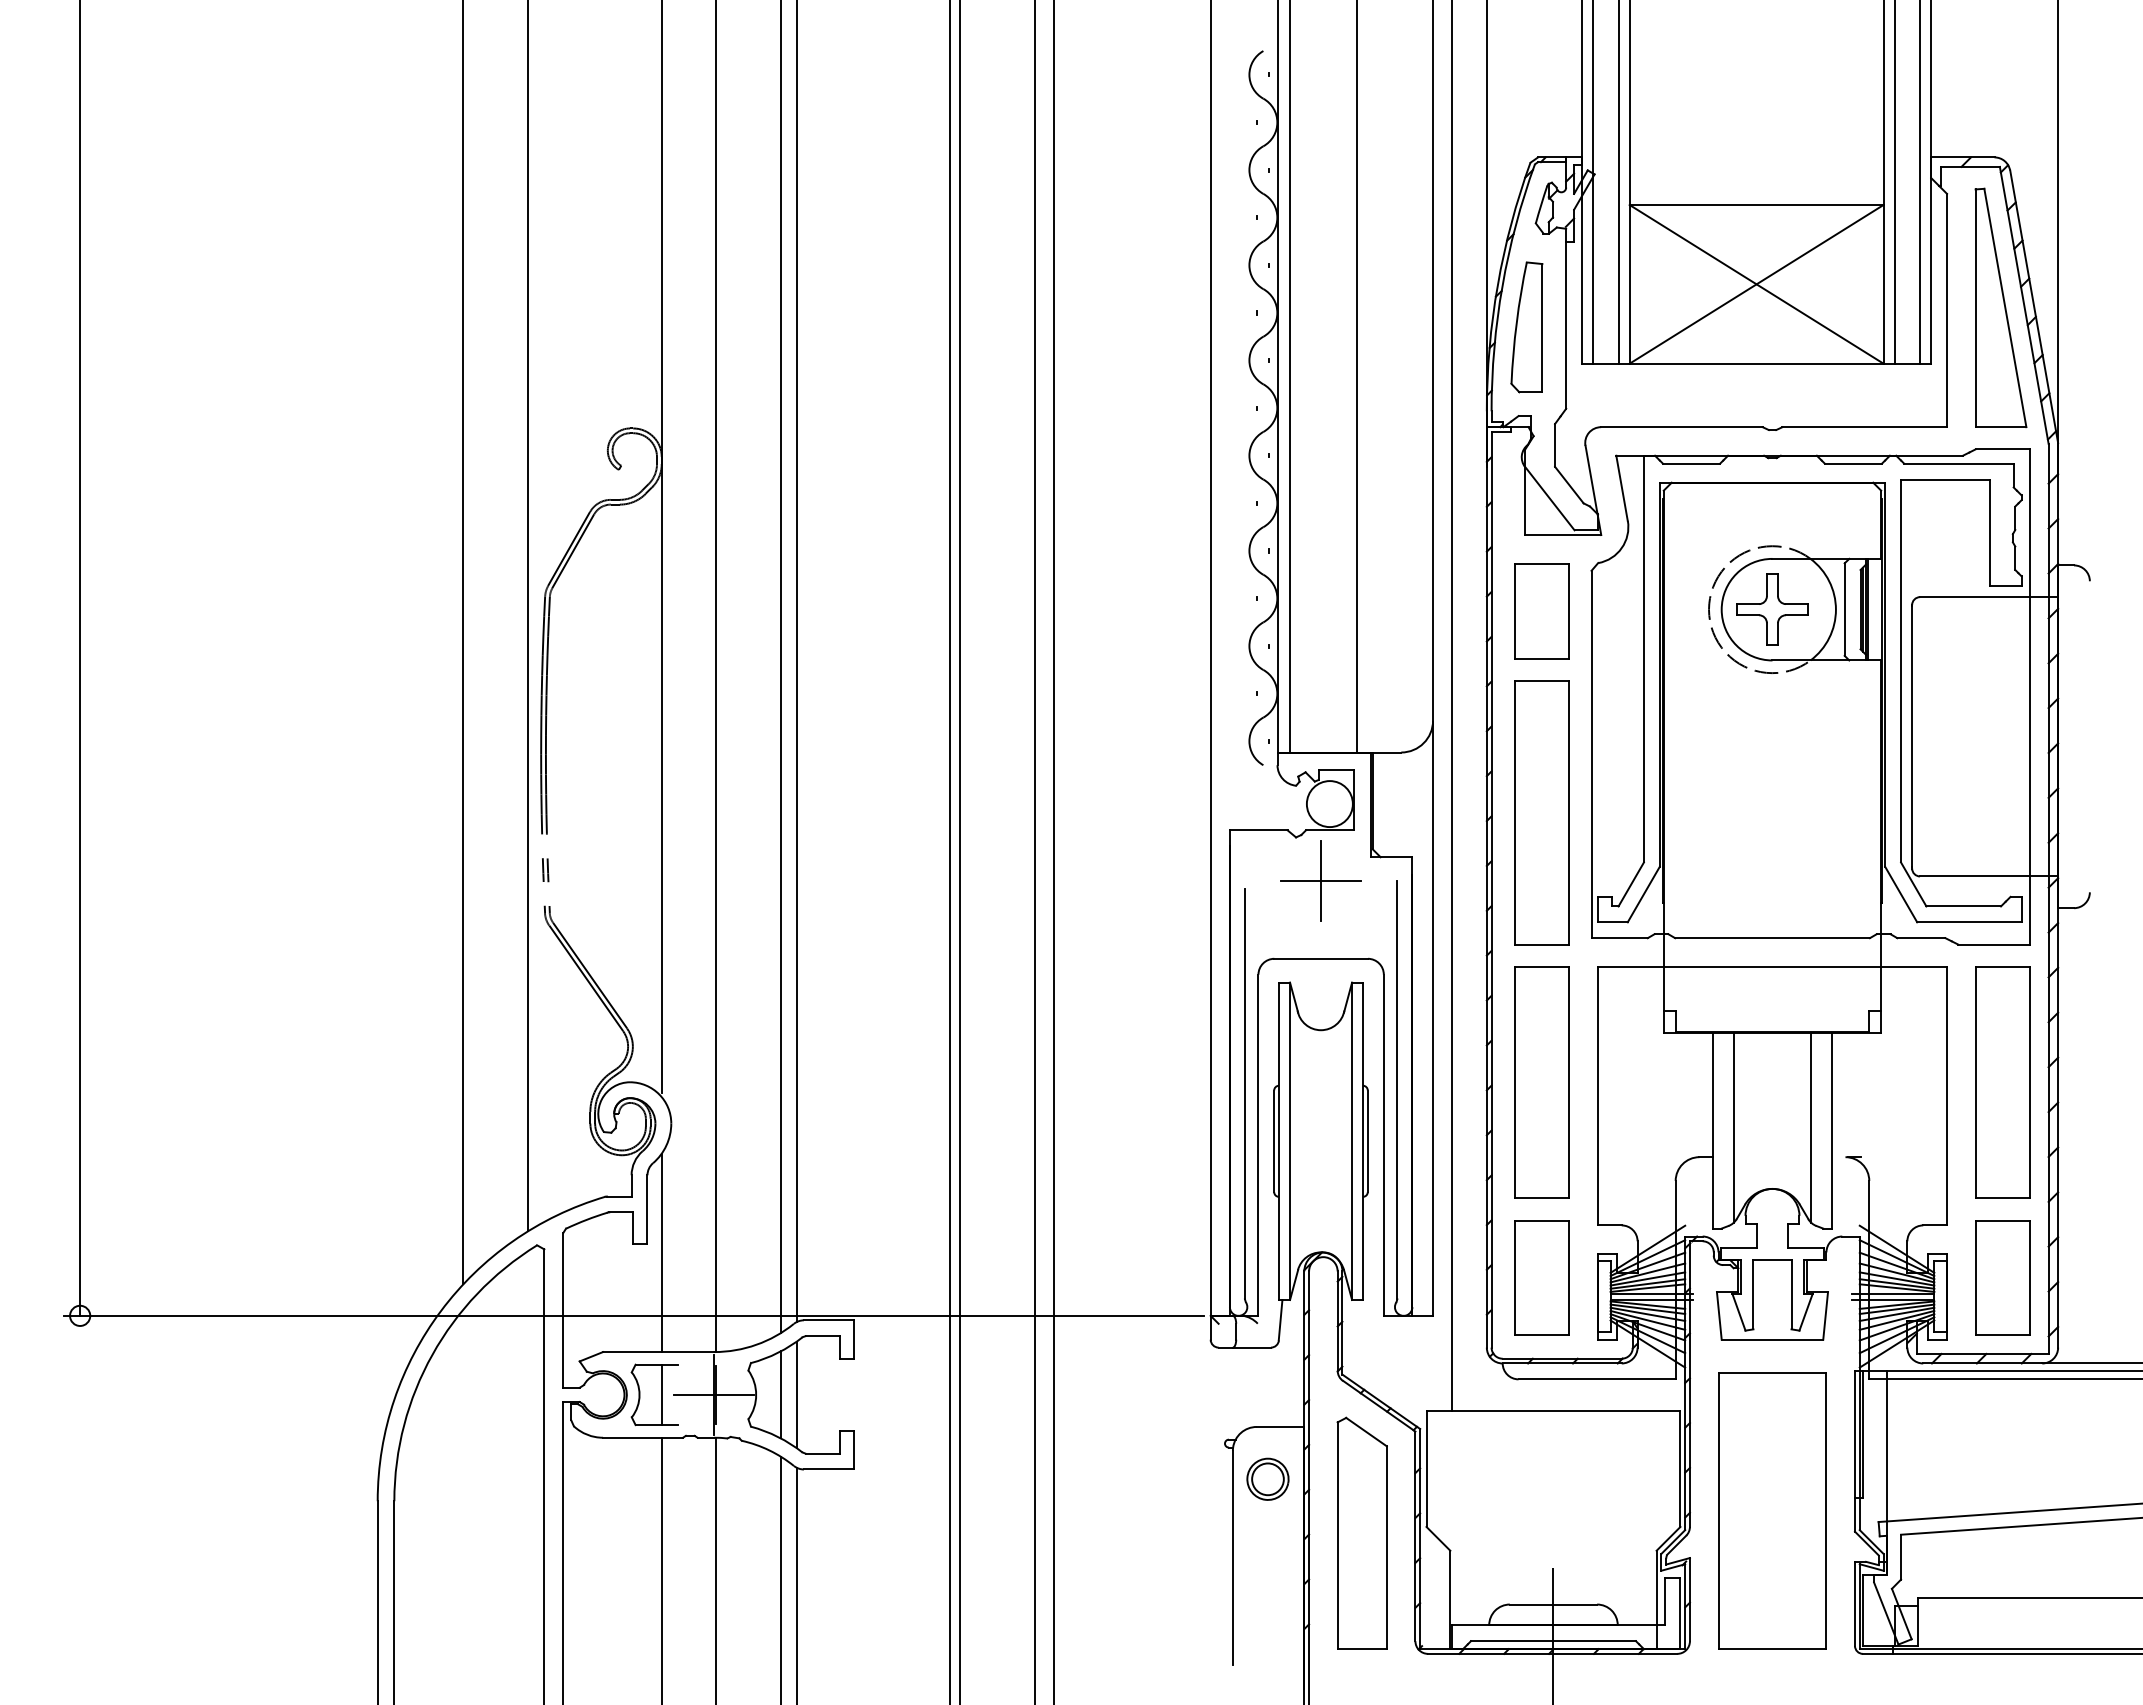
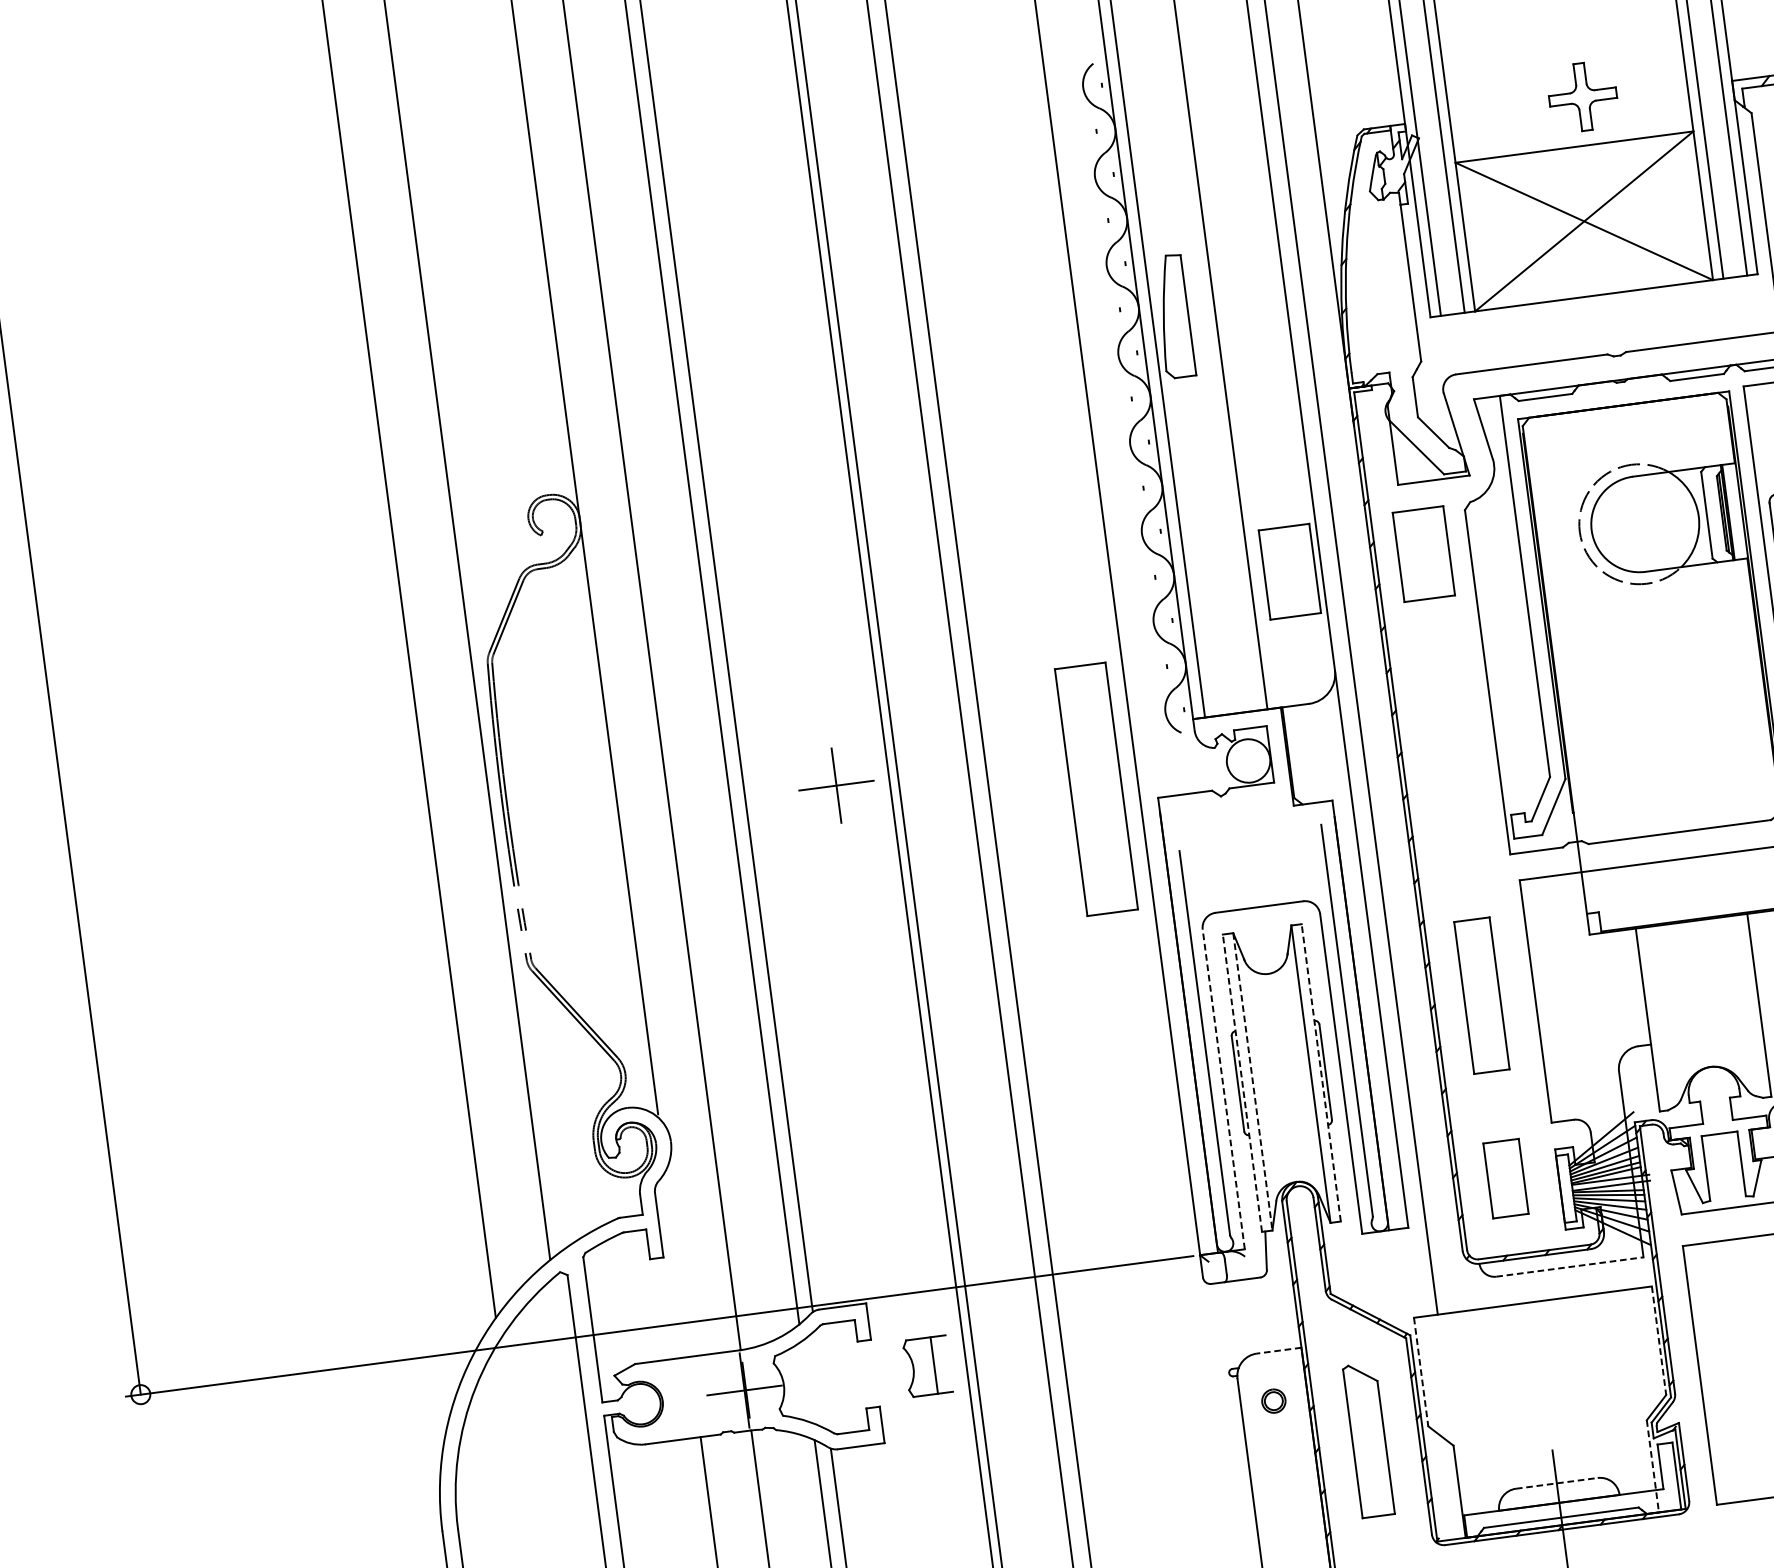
part: (1526, 327) -> (1173, 316), moved
part: (1772, 609) -> (1583, 96), moved
part: (1398, 611) -> (1289, 572), added
part: (1541, 812) -> (1095, 789), moved
part: (1320, 880) -> (835, 785), moved
part: (1541, 1082) -> (1481, 995), size x0.7
line: (1733, 1127) -> (1666, 1014), removed
line: (1811, 1127) -> (1739, 1004), removed
line: (1278, 1141) -> (1242, 1083), solid -> dashed
line: (1290, 1141) -> (1253, 1081), solid -> dashed
line: (1363, 1141) -> (1321, 1072), solid -> dashed
line: (1258, 1145) -> (1223, 1089), solid -> dashed
line: (661, 1252) -> (677, 1263), removed
part: (1541, 1277) -> (1505, 1178), size x0.7
line: (1597, 1379) -> (1570, 1267), solid -> dashed
part: (654, 1394) -> (927, 1366), moved
line: (780, 1394) -> (806, 1381), removed
line: (796, 1394) -> (821, 1379), removed
line: (1280, 1426) -> (1279, 1350), solid -> dashed
line: (1426, 1469) -> (1421, 1372), solid -> dashed
line: (1680, 1469) -> (1659, 1341), solid -> dashed
part: (1267, 1478) -> (1273, 1400), size x0.6
part: (1361, 1532) -> (1368, 1439), size x0.7
line: (1656, 1600) -> (1652, 1466), solid -> dashed
line: (1553, 1604) -> (1556, 1483), solid -> dashed

